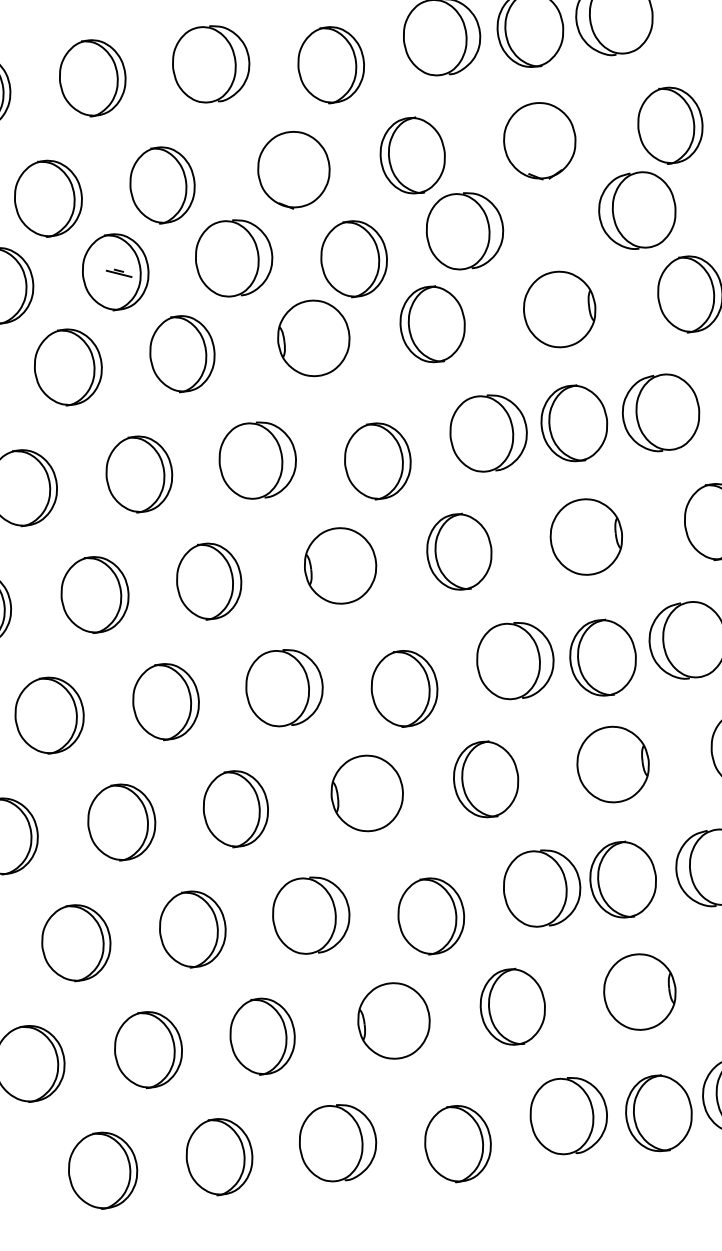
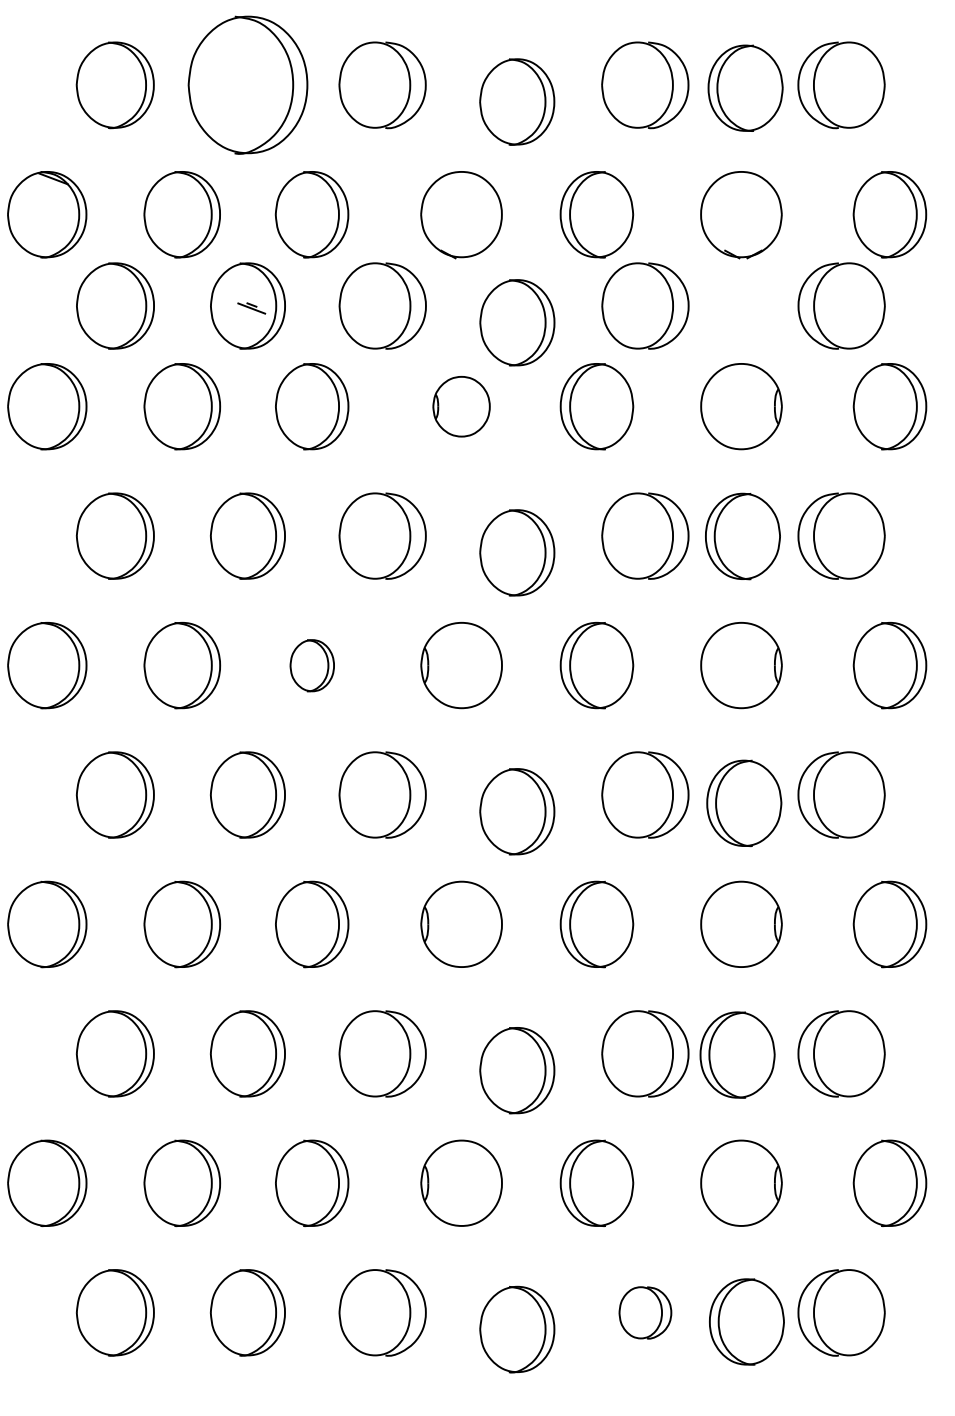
part: (92, 78) -> (247, 85), size x1.6
part: (313, 338) -> (461, 406), size x0.7
part: (209, 581) -> (312, 665), size x0.6
part: (568, 1115) -> (645, 1312), size x0.6

